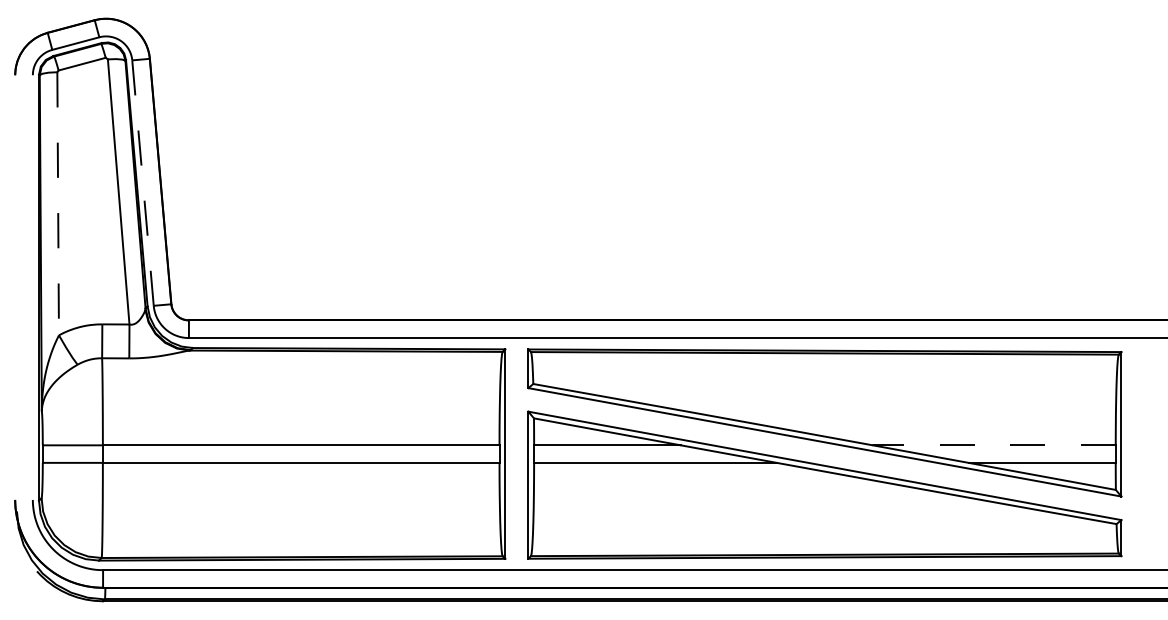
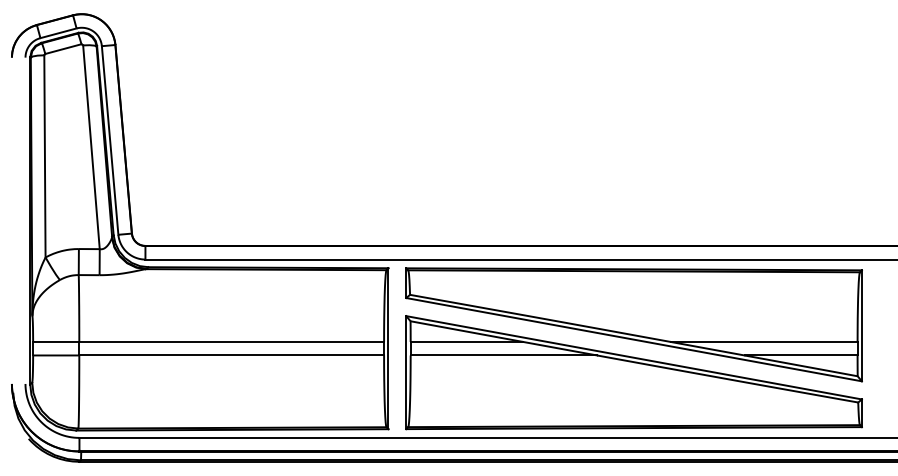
line: (143, 183) -> (110, 140), dashed -> solid
line: (58, 203) -> (45, 156), dashed -> solid
line: (993, 445) -> (763, 342), dashed -> solid

